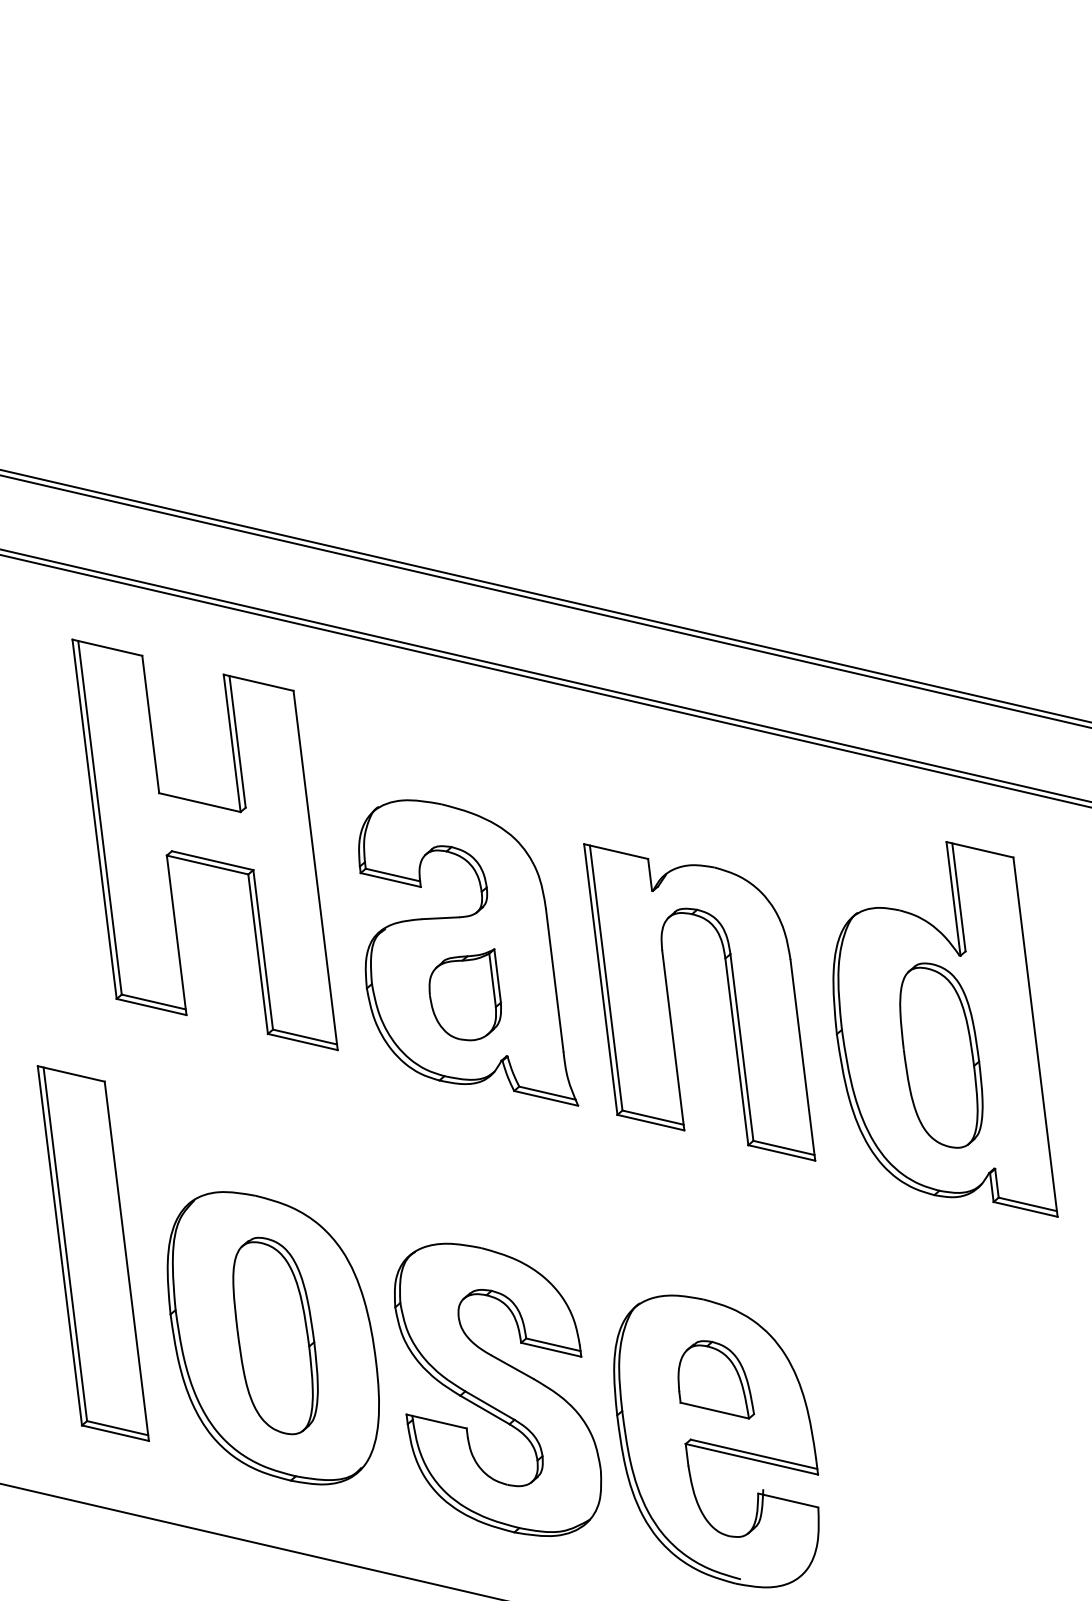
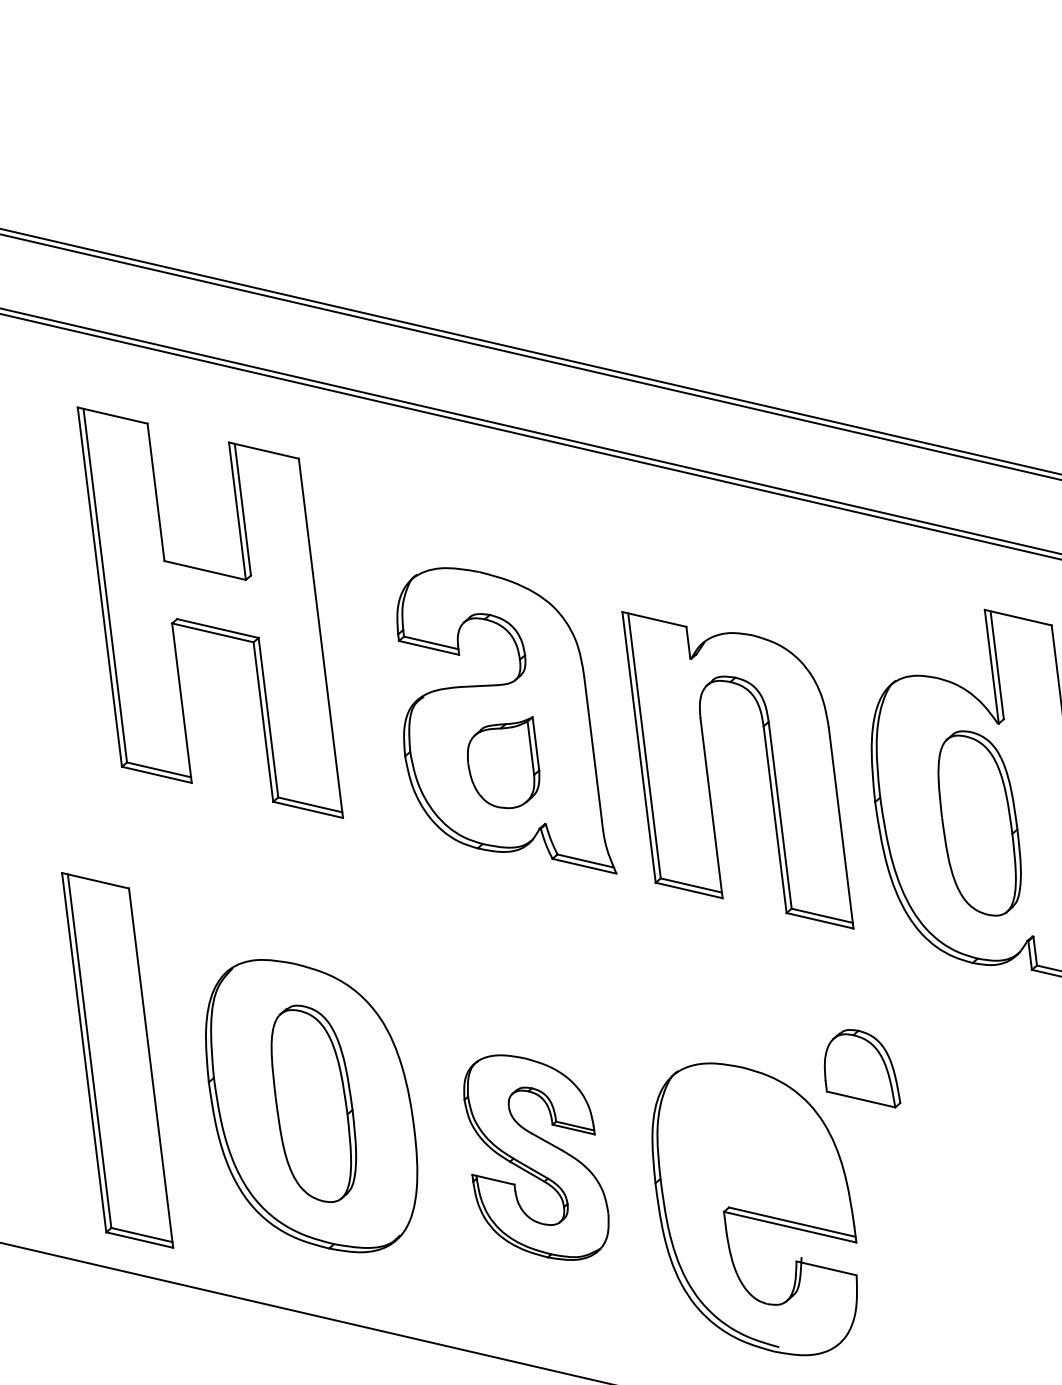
part: (204, 844) -> (209, 612), moved
part: (92, 1253) -> (116, 1060), moved
part: (716, 1379) -> (862, 1068), moved
part: (498, 1389) -> (536, 1157), size x0.7

